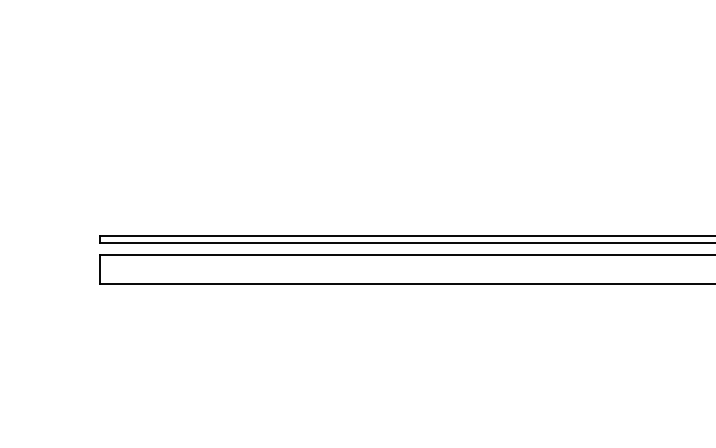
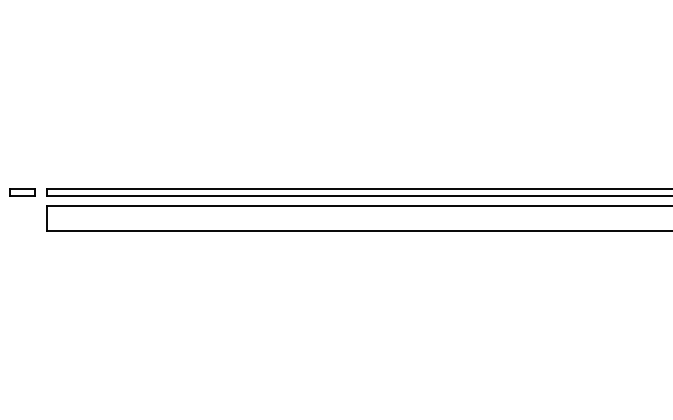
part: (71, 239) -> (22, 192), added

